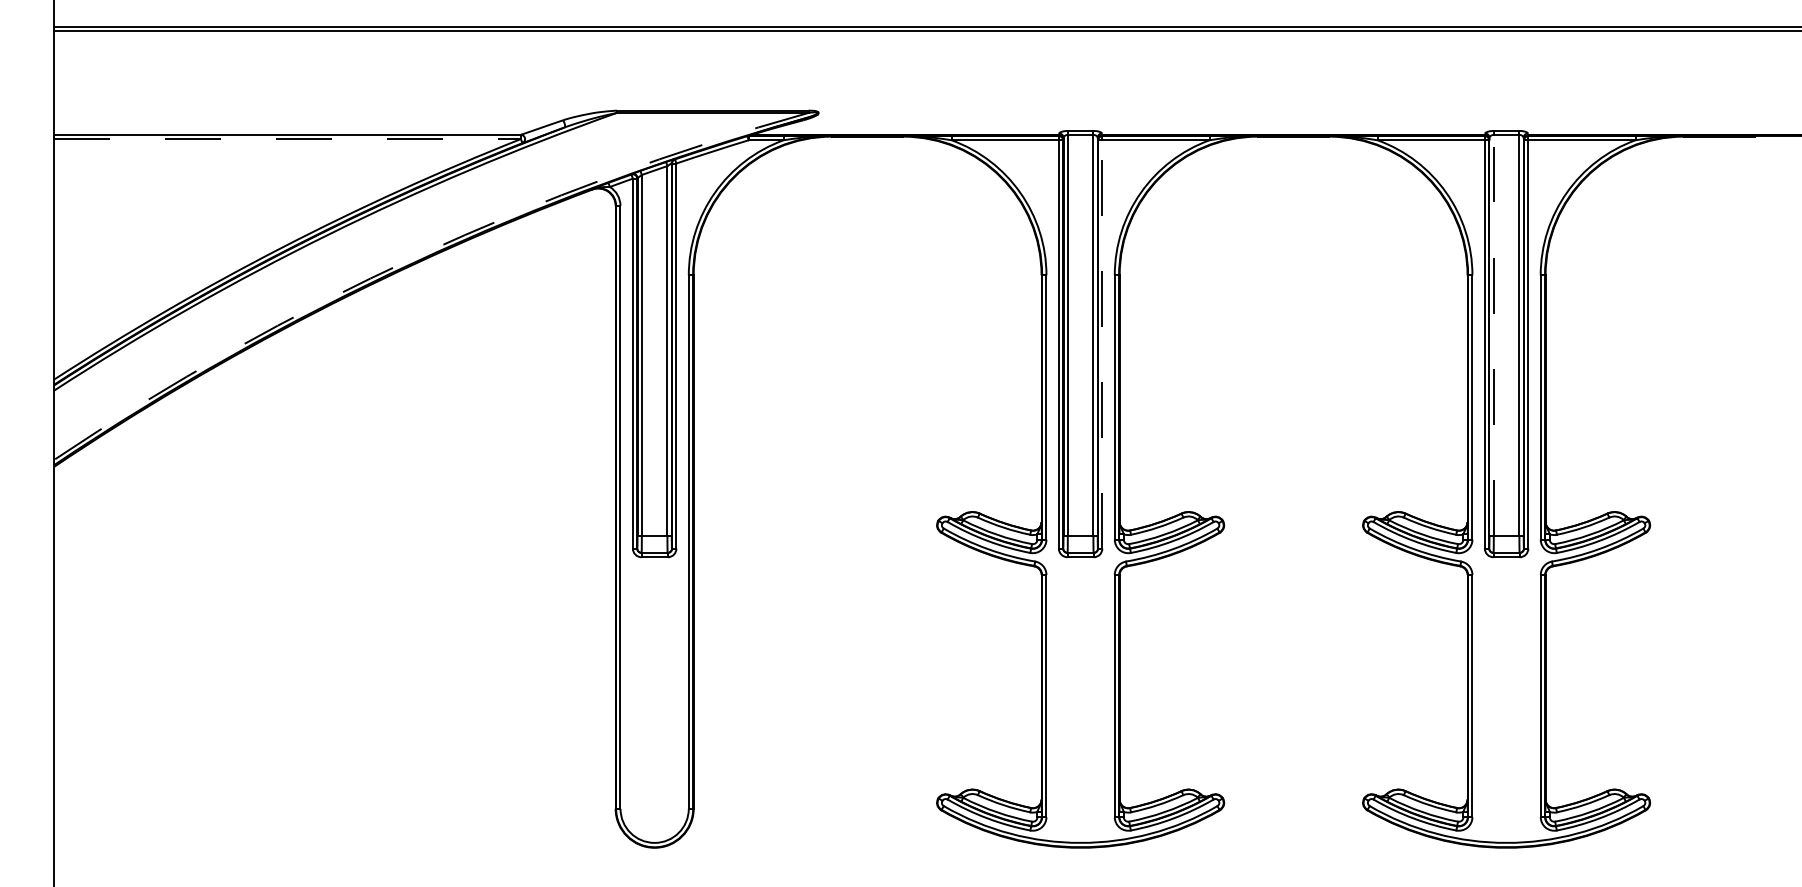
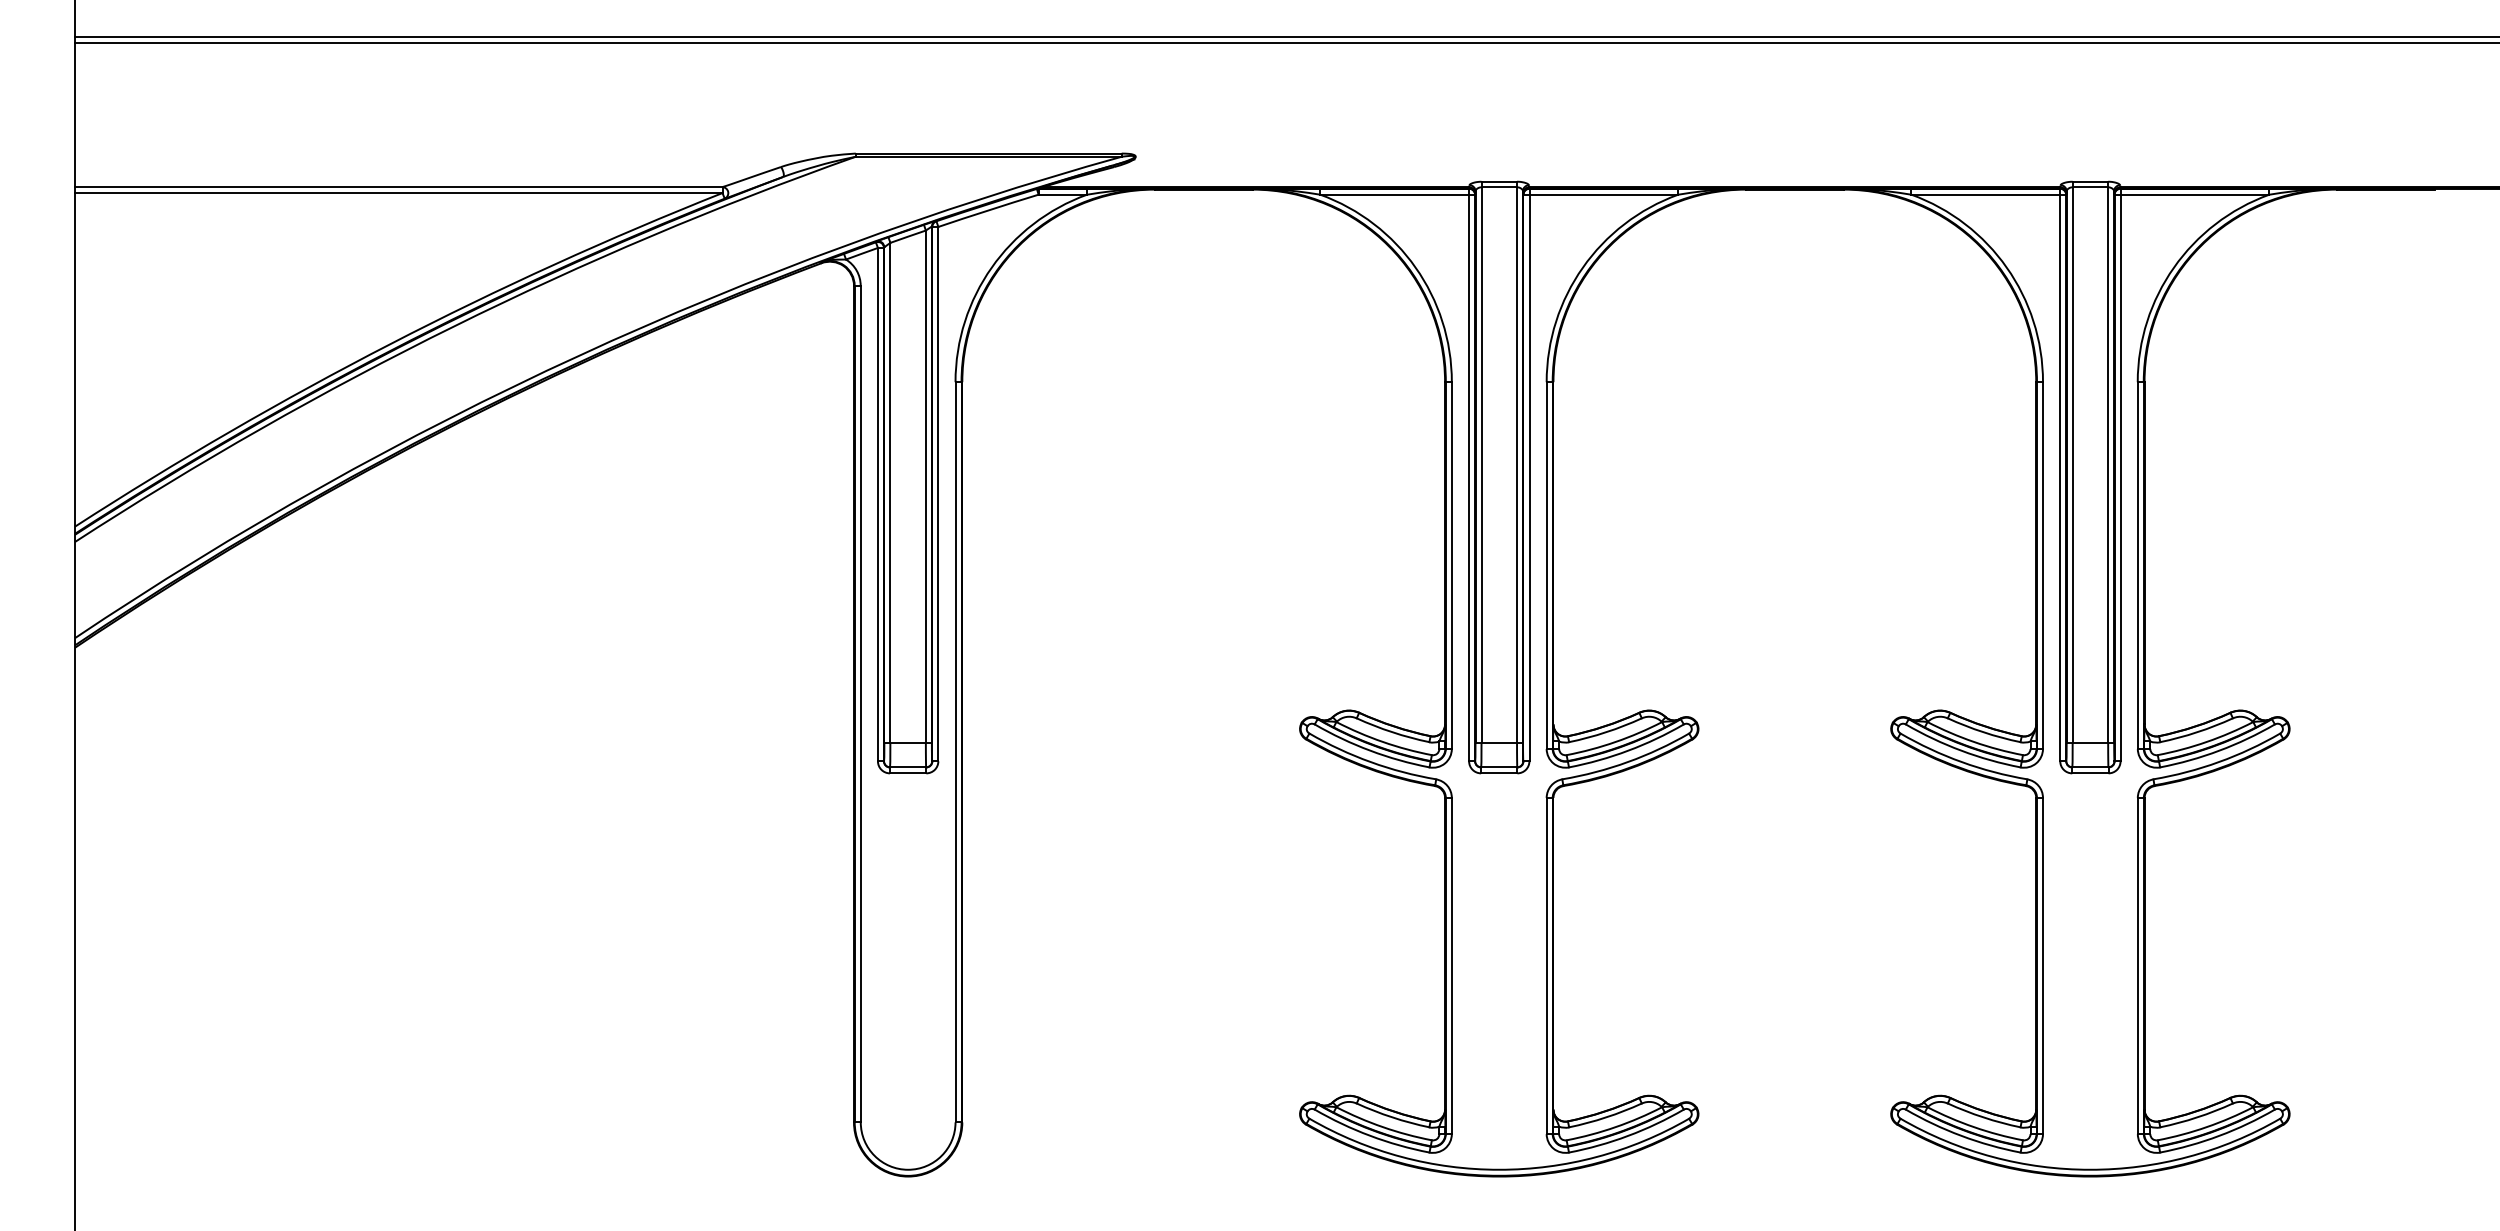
line: (287, 139) -> (398, 193), dashed -> solid
arc: (417, 256) -> (579, 355), dashed -> solid
line: (1493, 335) -> (2072, 465), dashed -> solid
line: (1102, 344) -> (1529, 477), dashed -> solid

